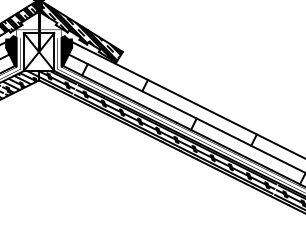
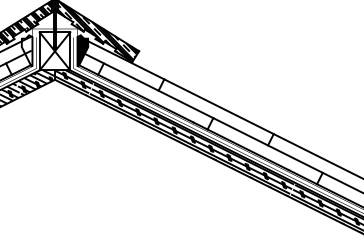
fill: (10, 51) -> (26, 50), removed

